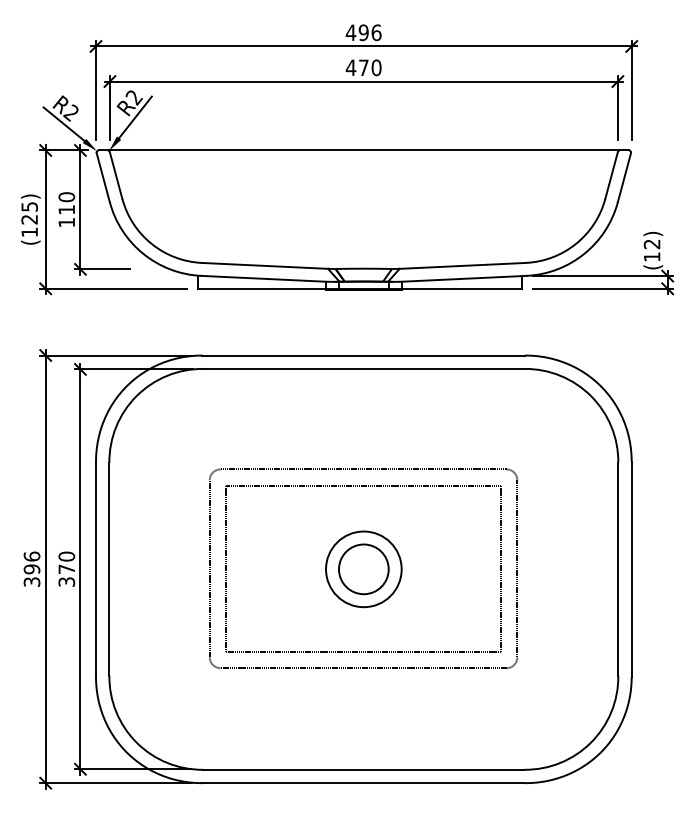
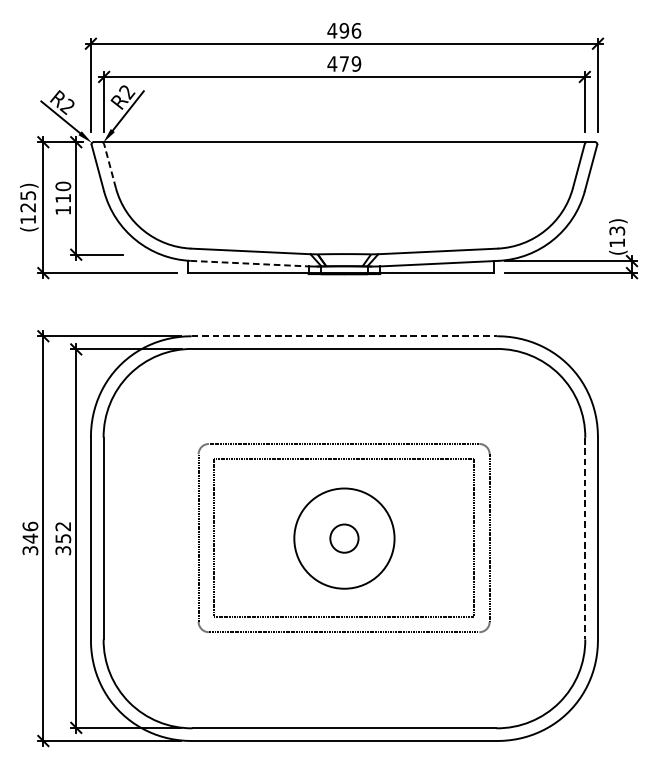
text: (376, 68) -> (356, 64), 470 -> 479
line: (115, 175) -> (109, 165), solid -> dashed
text: (652, 244) -> (617, 231), (12) -> (13)
line: (264, 278) -> (250, 263), solid -> dashed
line: (364, 355) -> (345, 336), solid -> dashed
text: (66, 562) -> (63, 532), 370 -> 352
text: (31, 569) -> (29, 538), 396 -> 346
circle: (363, 569) -> (344, 538), size x0.6
circle: (363, 569) -> (344, 538), size x1.4
line: (618, 569) -> (585, 538), solid -> dashed

